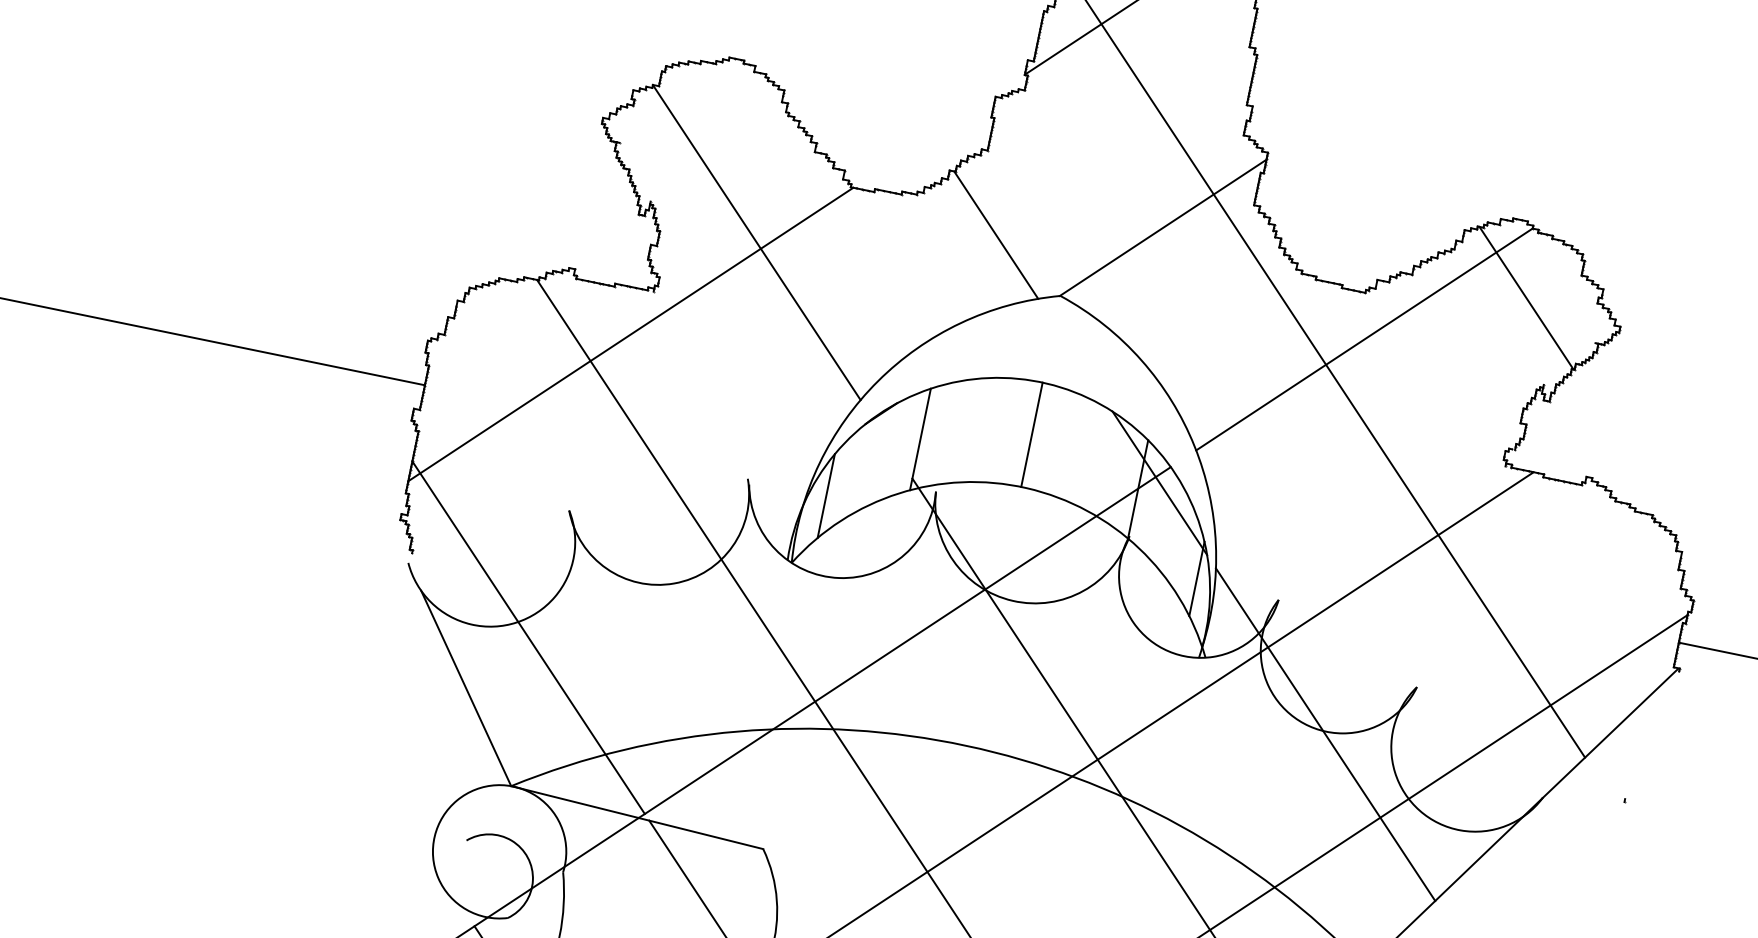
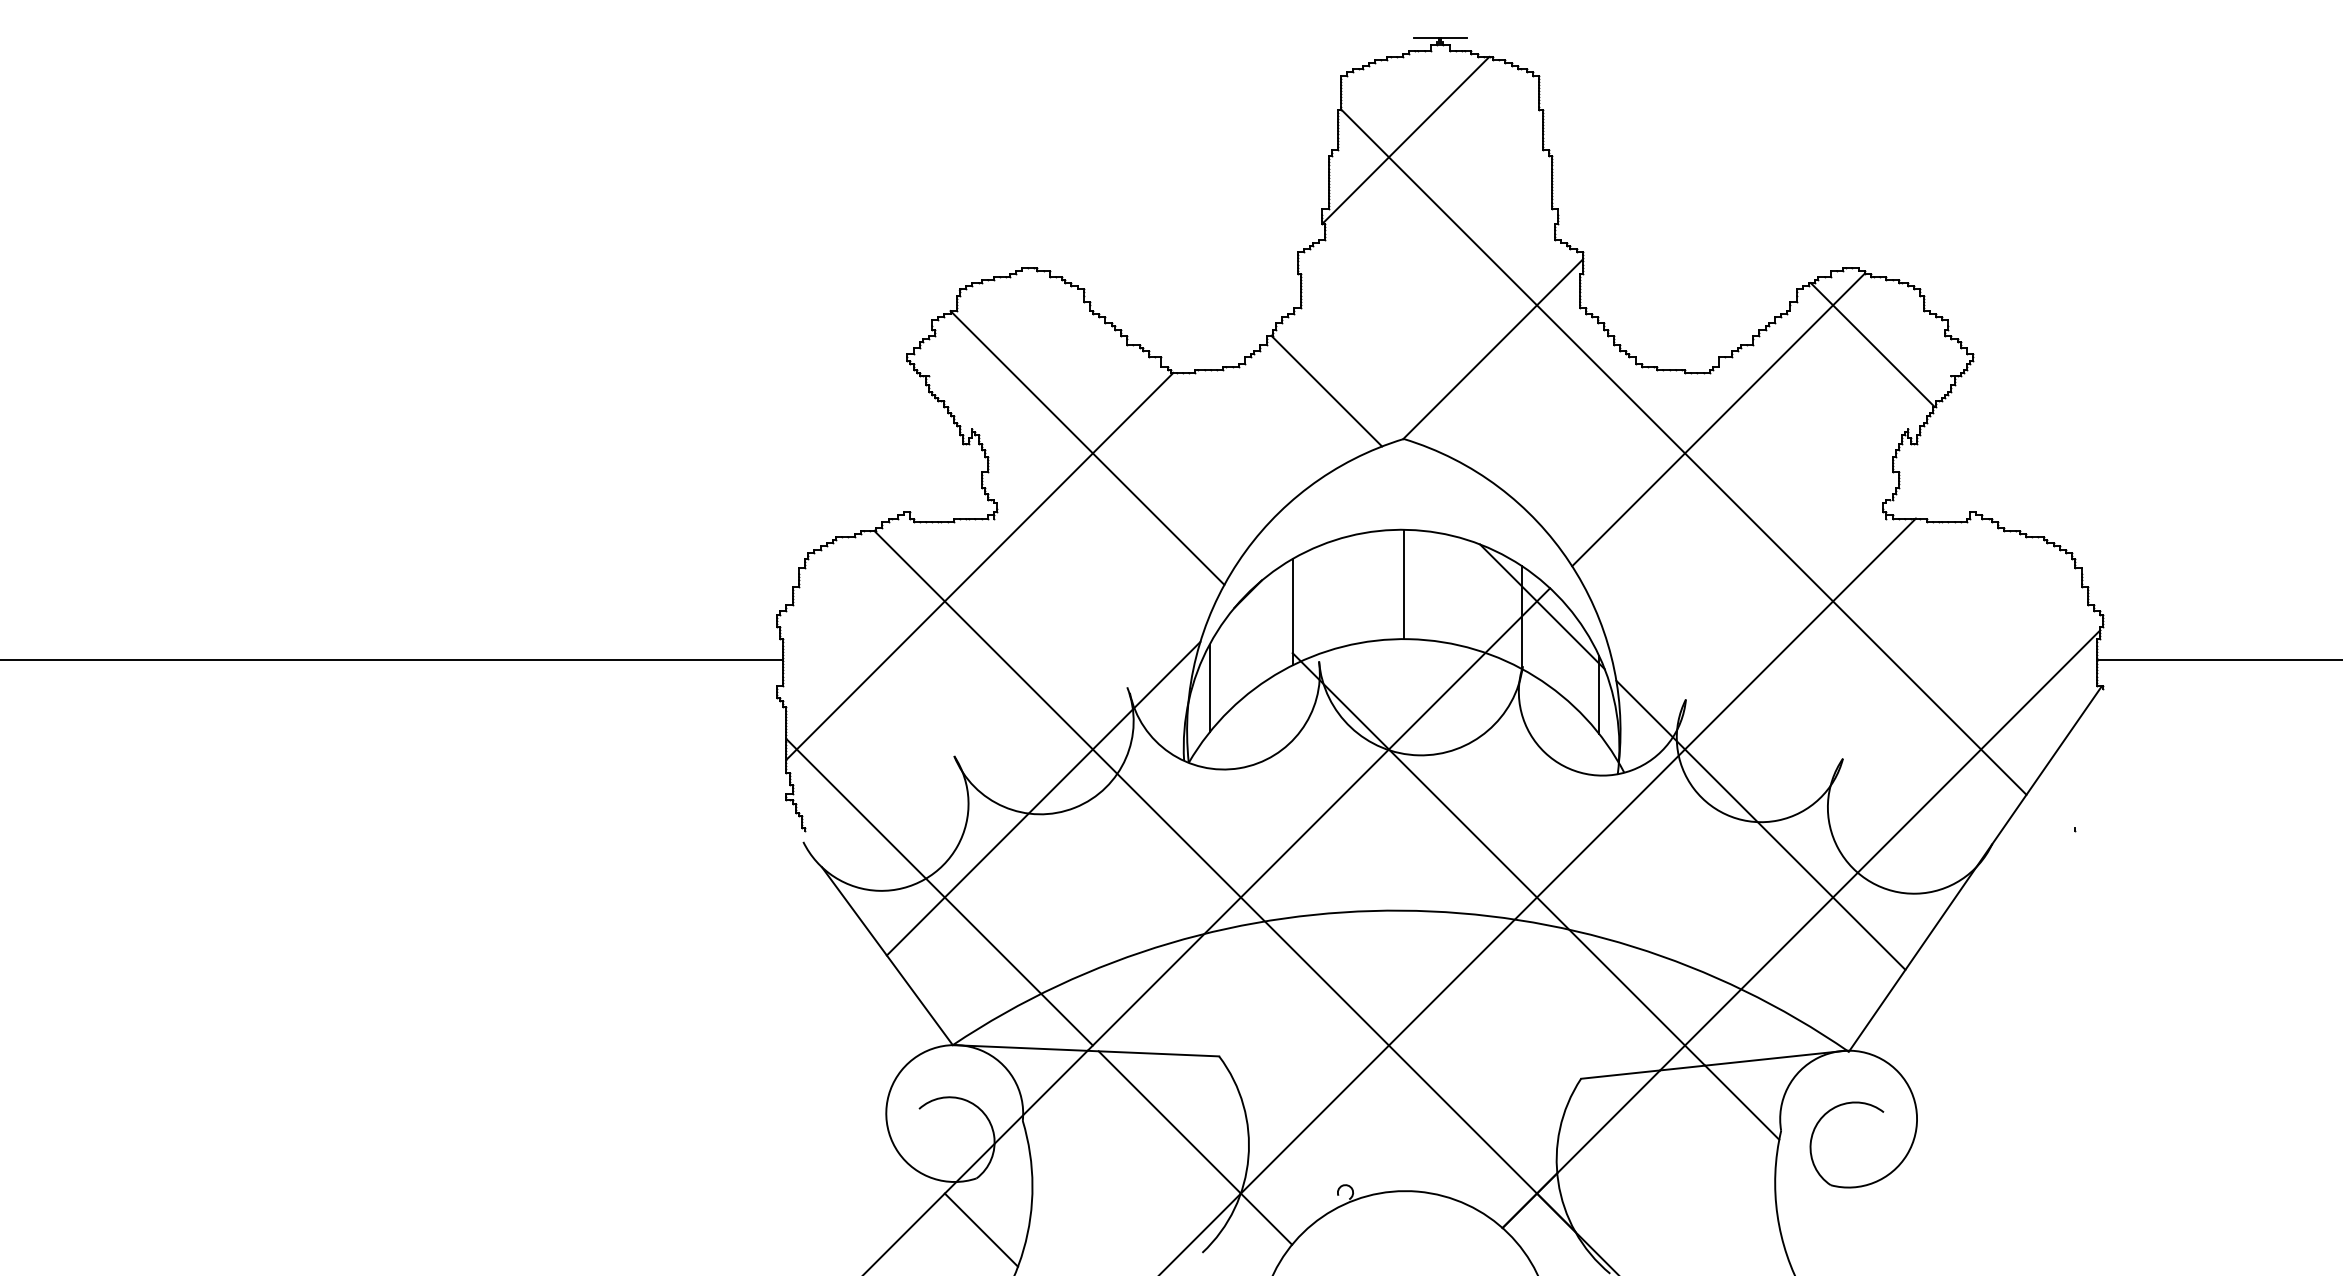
line: (646, 568) -> (1043, 798), added

